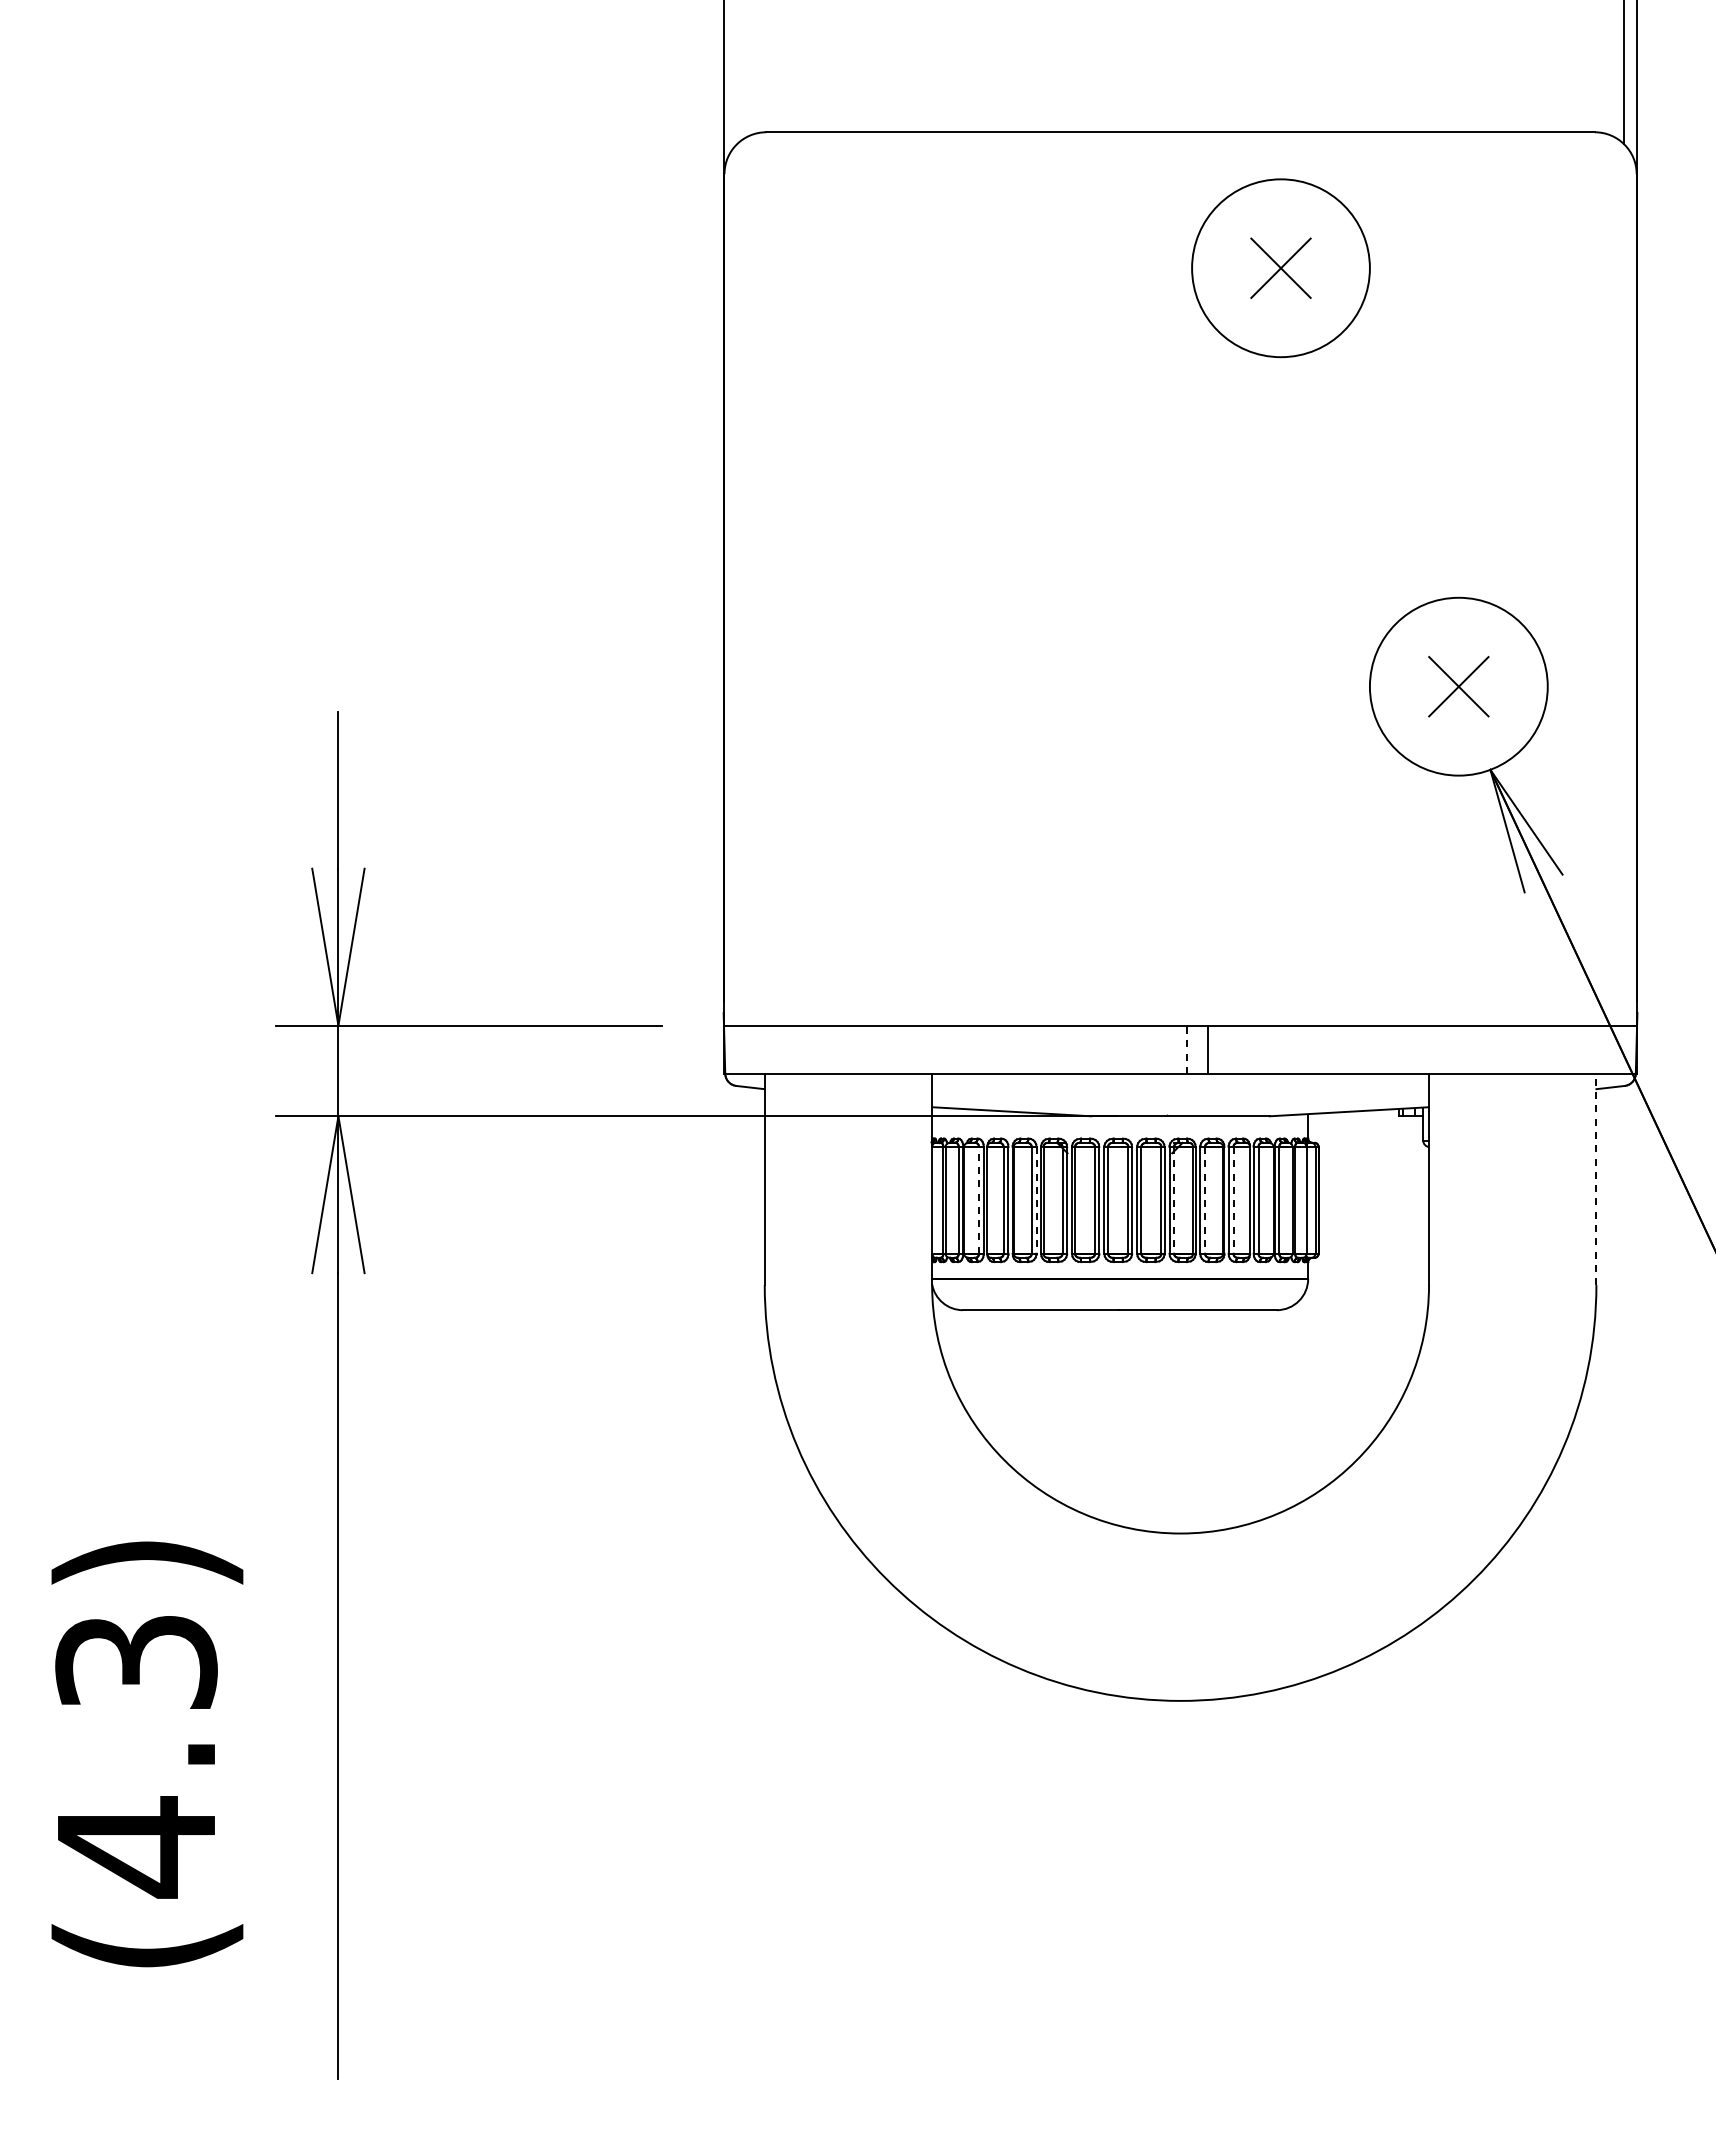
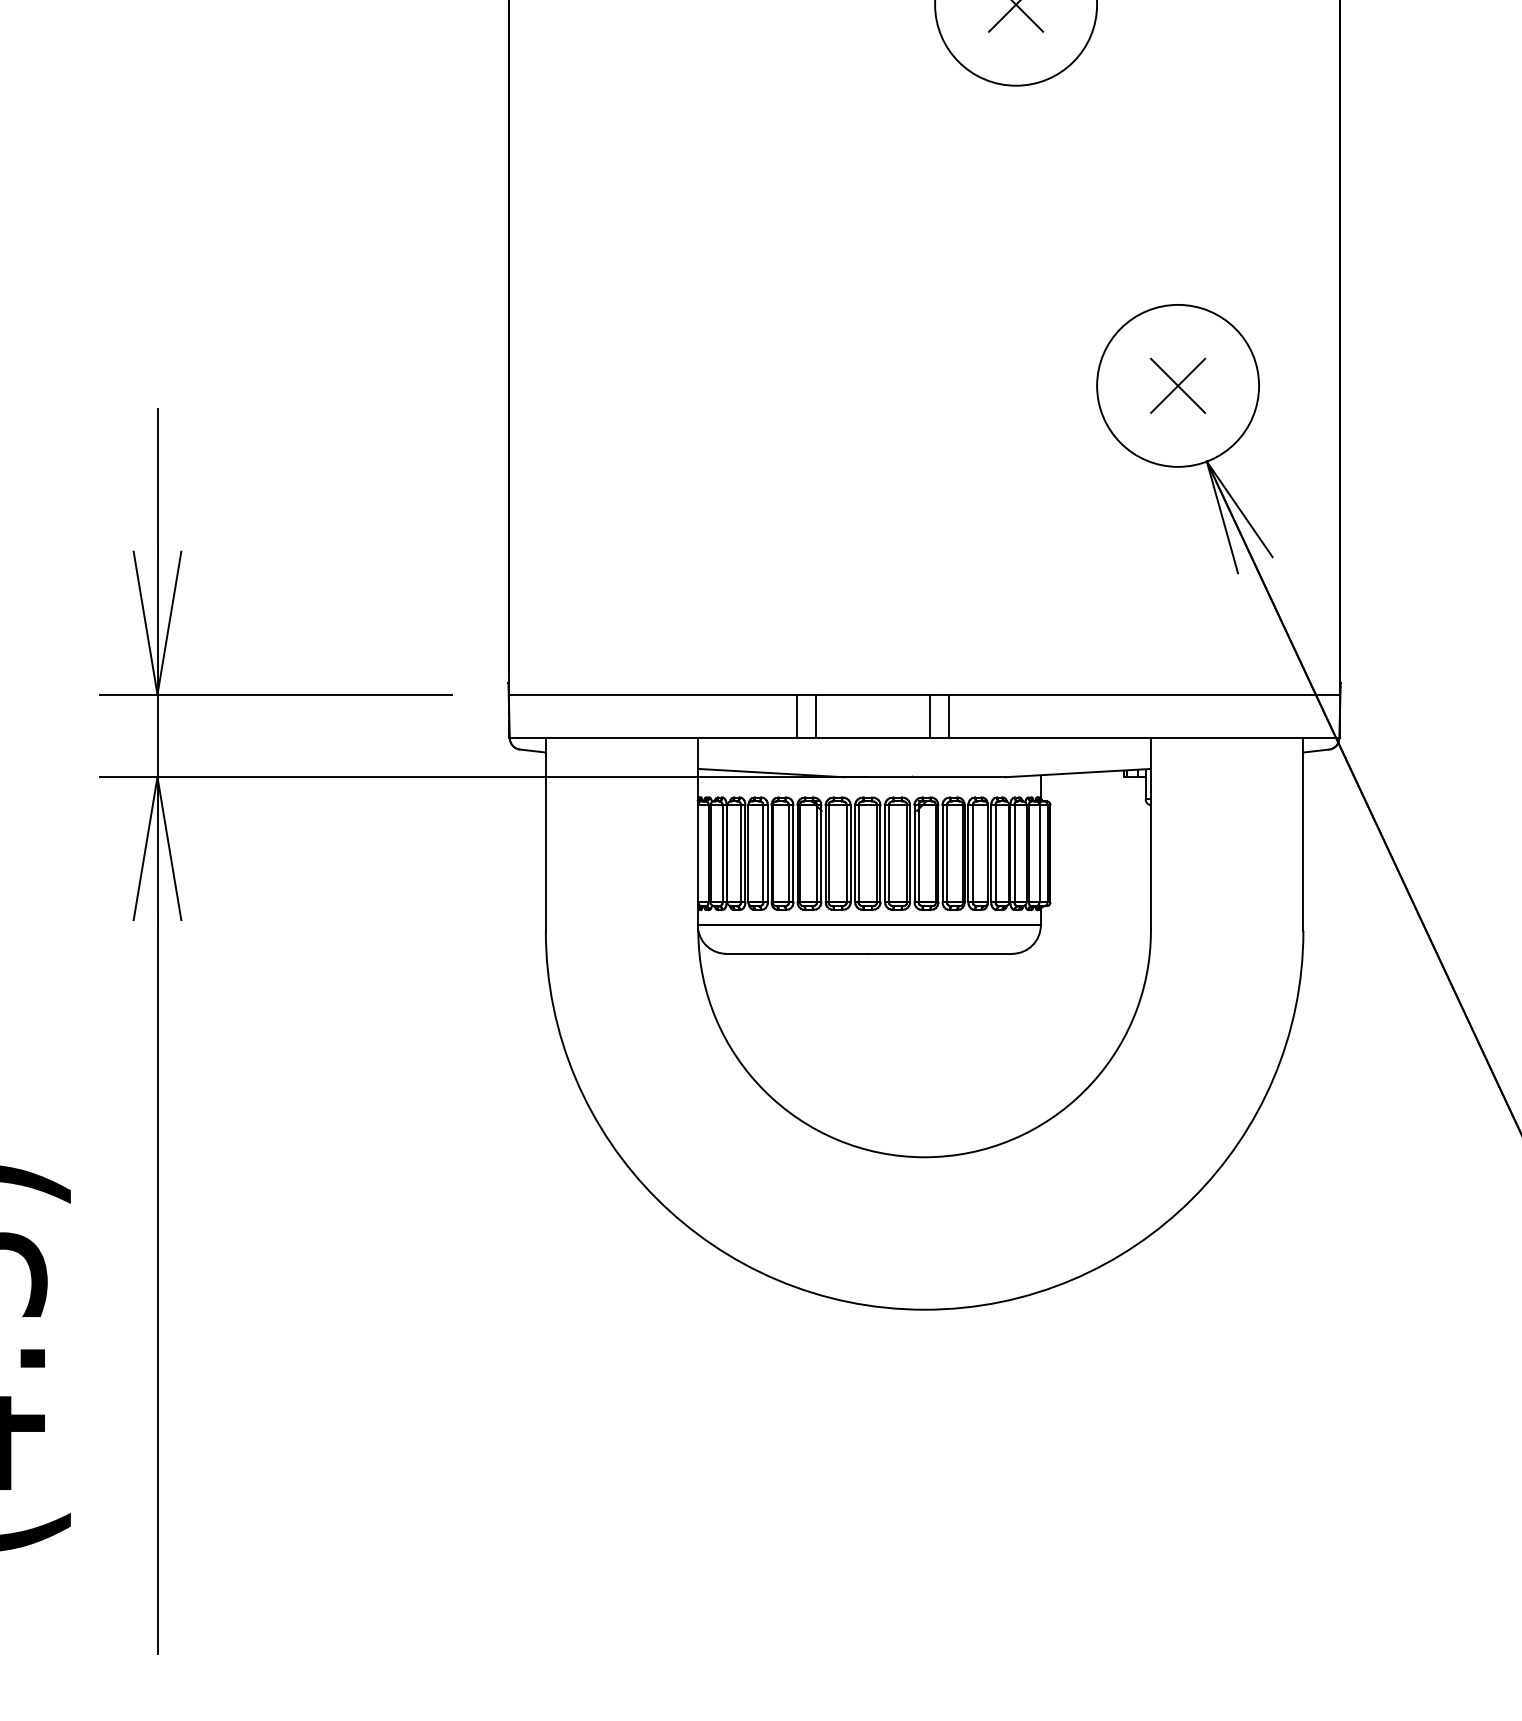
line: (1040, 1049) -> (797, 716), added
line: (1061, 1049) -> (816, 716), added
line: (1186, 1049) -> (930, 716), dashed -> solid
line: (1596, 1179) -> (1303, 834), dashed -> solid
line: (979, 1199) -> (741, 852), dashed -> solid
line: (1036, 1200) -> (793, 853), dashed -> solid
line: (1174, 1200) -> (919, 853), dashed -> solid
line: (1205, 1200) -> (947, 853), dashed -> solid
line: (1233, 1200) -> (972, 853), dashed -> solid

